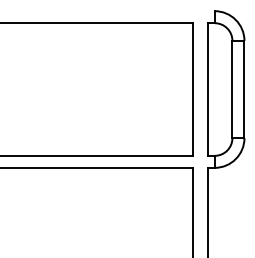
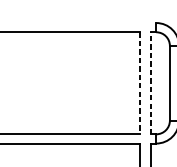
line: (207, 89) -> (150, 83), solid -> dashed
line: (193, 90) -> (139, 84), solid -> dashed

